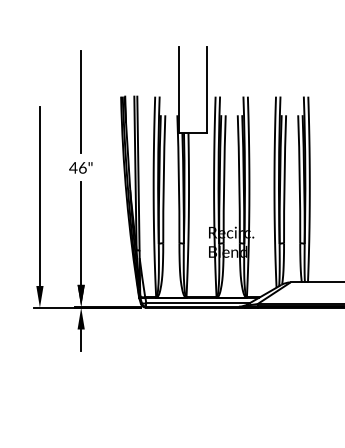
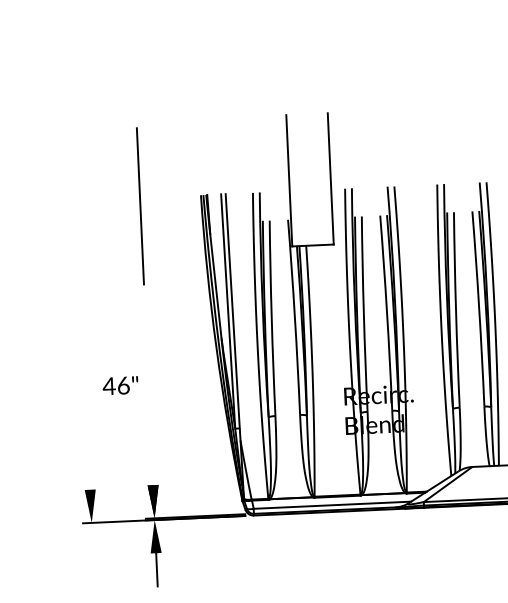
text: (80, 167) -> (119, 385), moved
line: (39, 196) -> (83, 353), removed
line: (81, 233) -> (150, 406), removed

